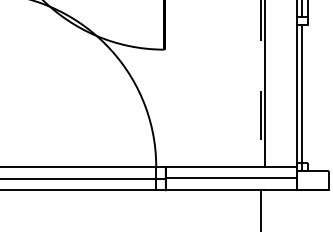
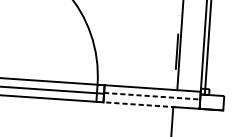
line: (231, 177) -> (152, 96), solid -> dashed
line: (214, 190) -> (139, 104), solid -> dashed

